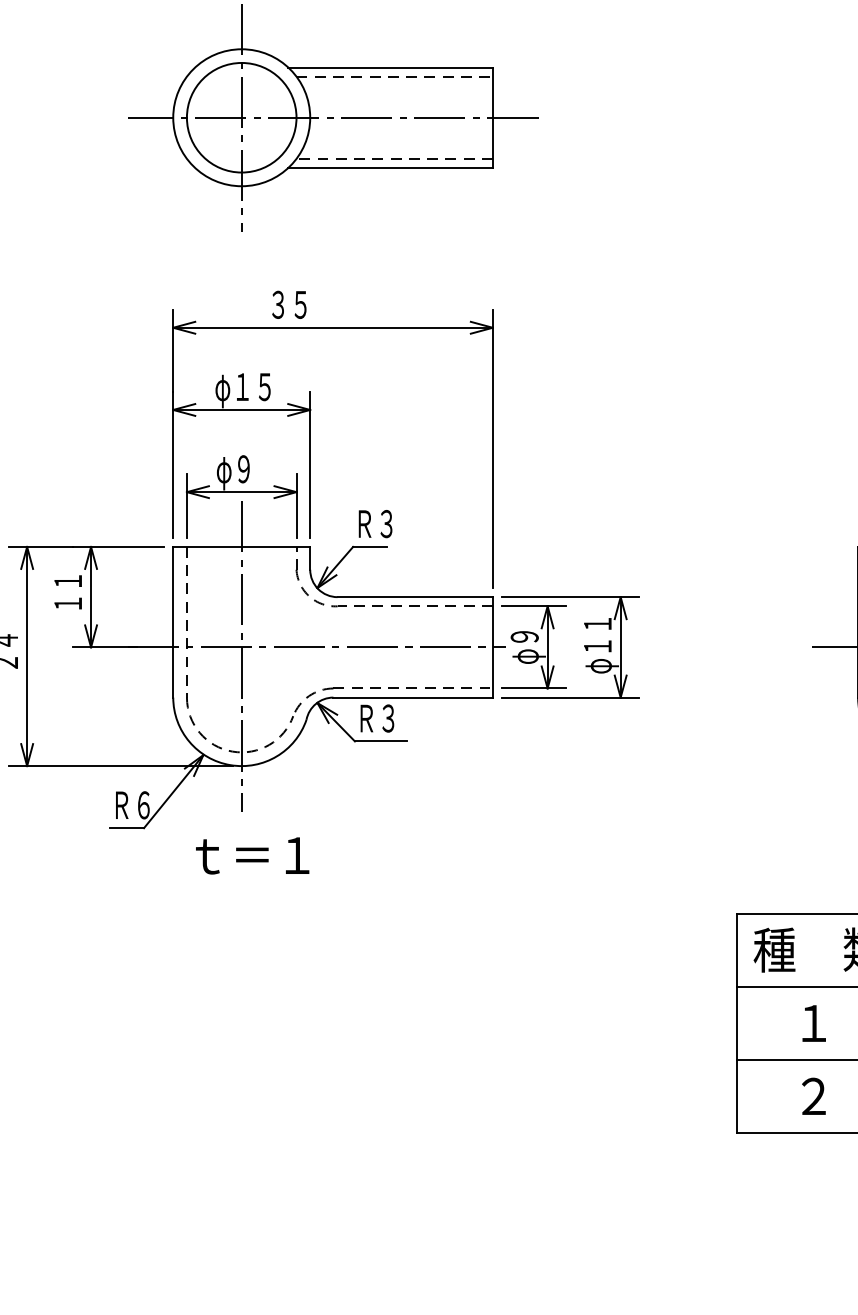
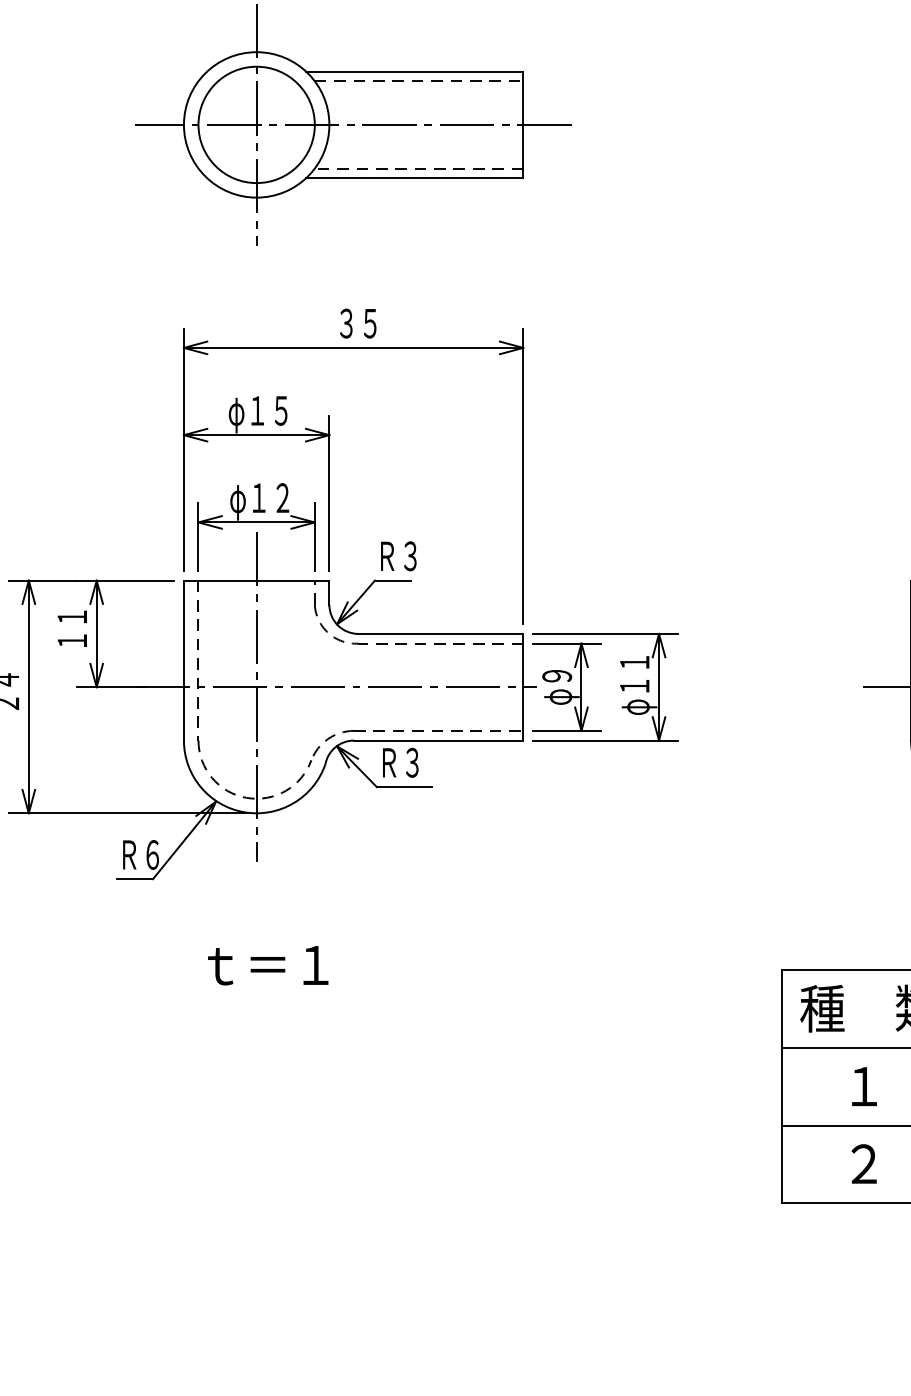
text: (289, 304) -> (358, 323), moved
text: (254, 469) -> (270, 498), φ９ -> φ１２
text: (252, 855) -> (268, 965), moved

